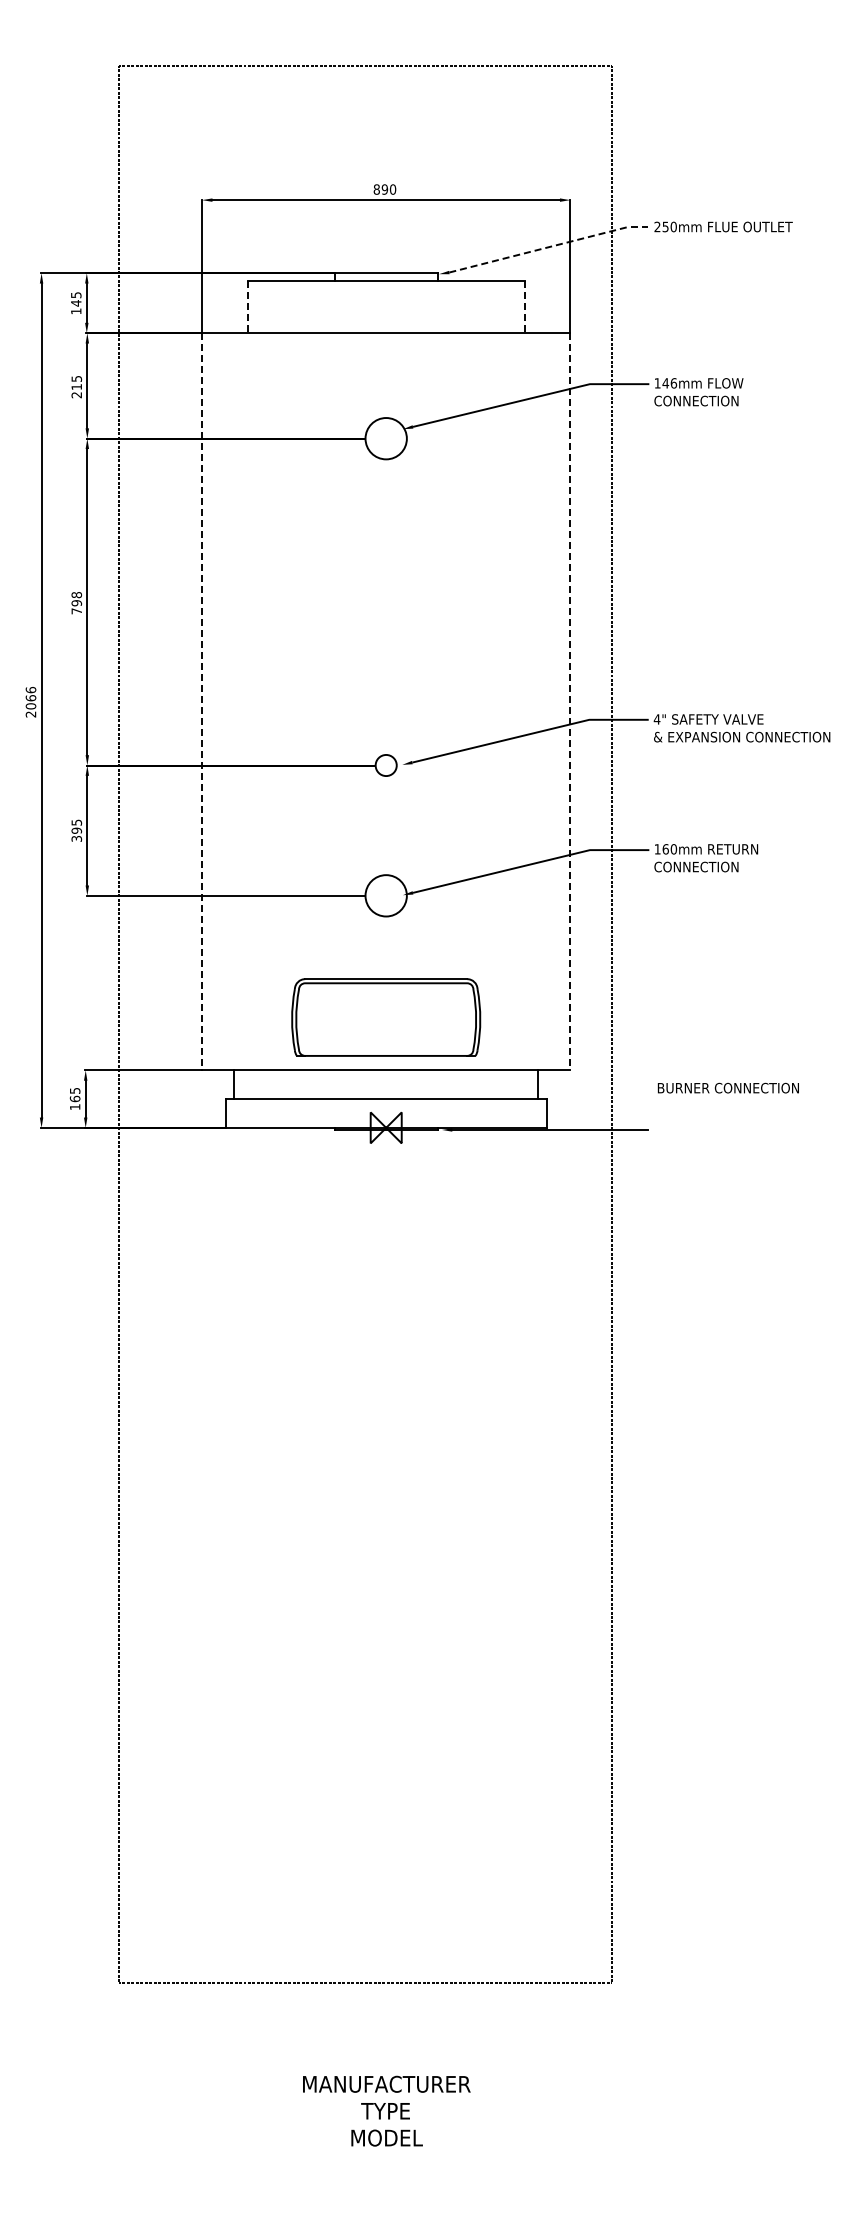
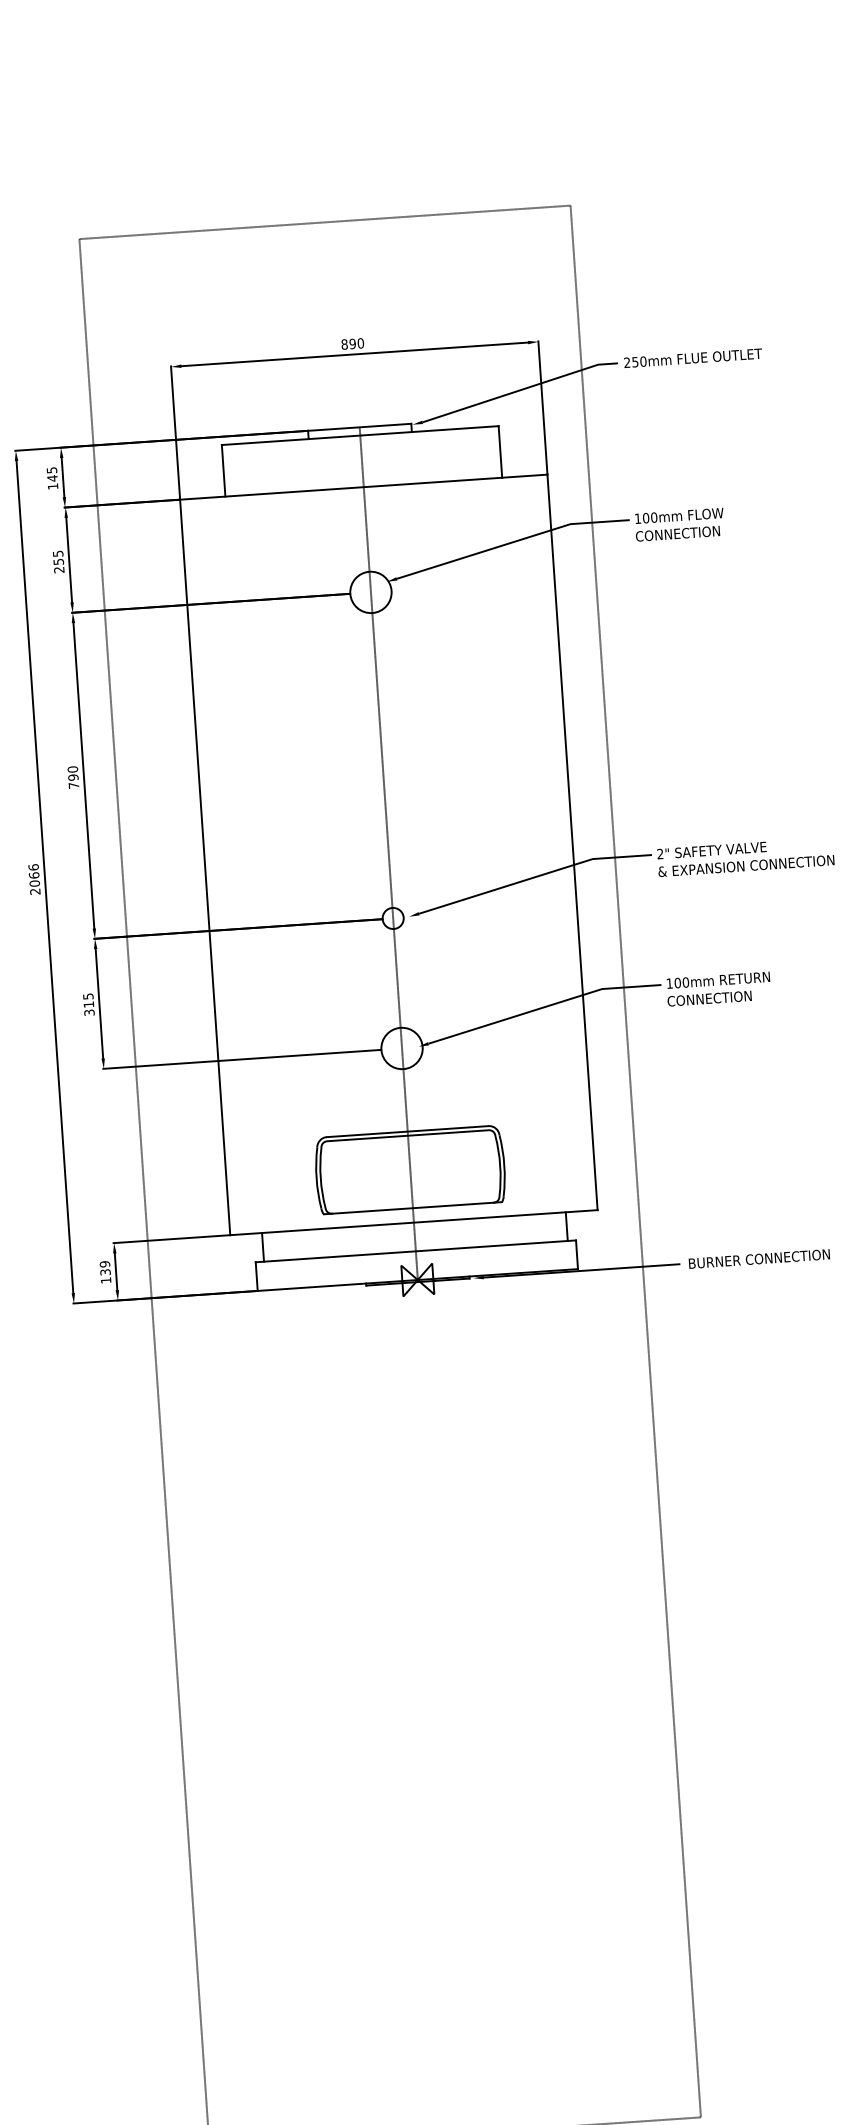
line: (548, 247) -> (519, 390), dashed -> solid
line: (247, 307) -> (223, 470), dashed -> solid
line: (524, 307) -> (500, 452), dashed -> solid
text: (669, 383) -> (649, 518), 146mm -> 100mm
text: (76, 387) -> (58, 562), 215 -> 255
text: (76, 595) -> (72, 769), 798 -> 790
line: (386, 700) -> (389, 853), added
line: (202, 701) -> (205, 867), dashed -> solid
line: (570, 701) -> (572, 842), dashed -> solid
text: (656, 719) -> (659, 854), 4" -> 2"
text: (76, 830) -> (88, 1004), 395 -> 315
text: (665, 849) -> (677, 983), 160mm -> 100mm
text: (727, 1087) -> (758, 1258), moved
text: (74, 1094) -> (104, 1267), 165 -> 139

